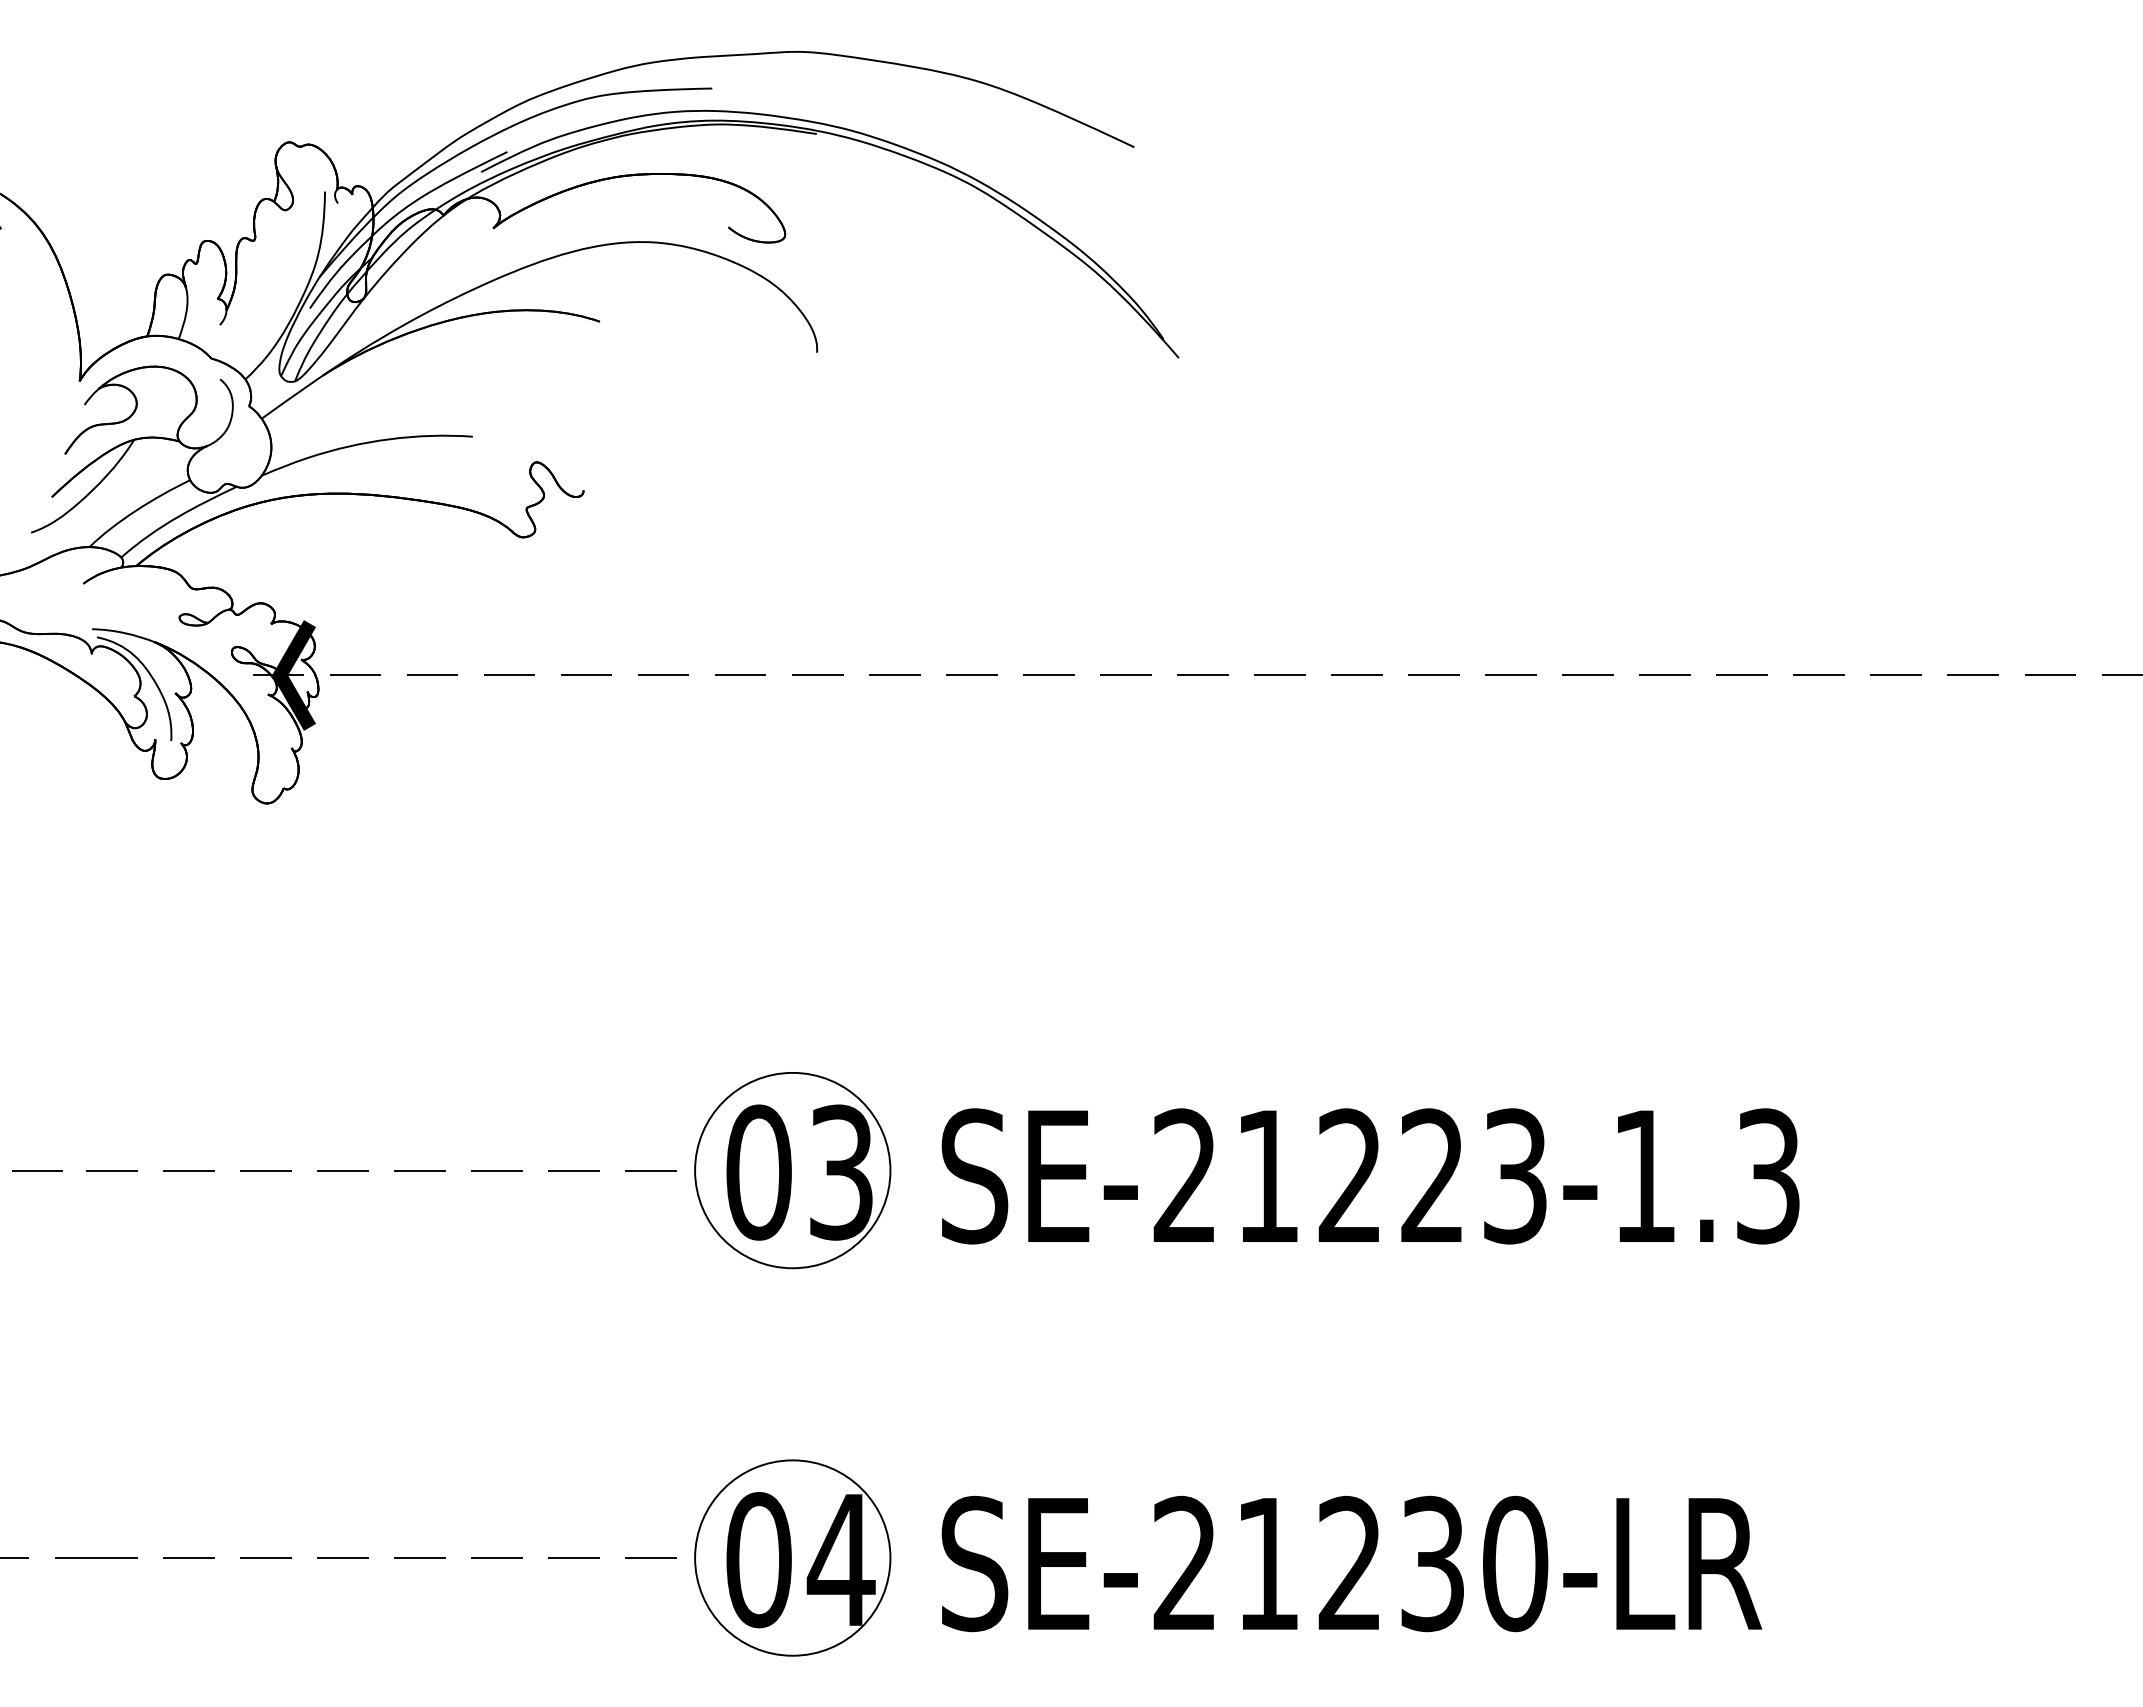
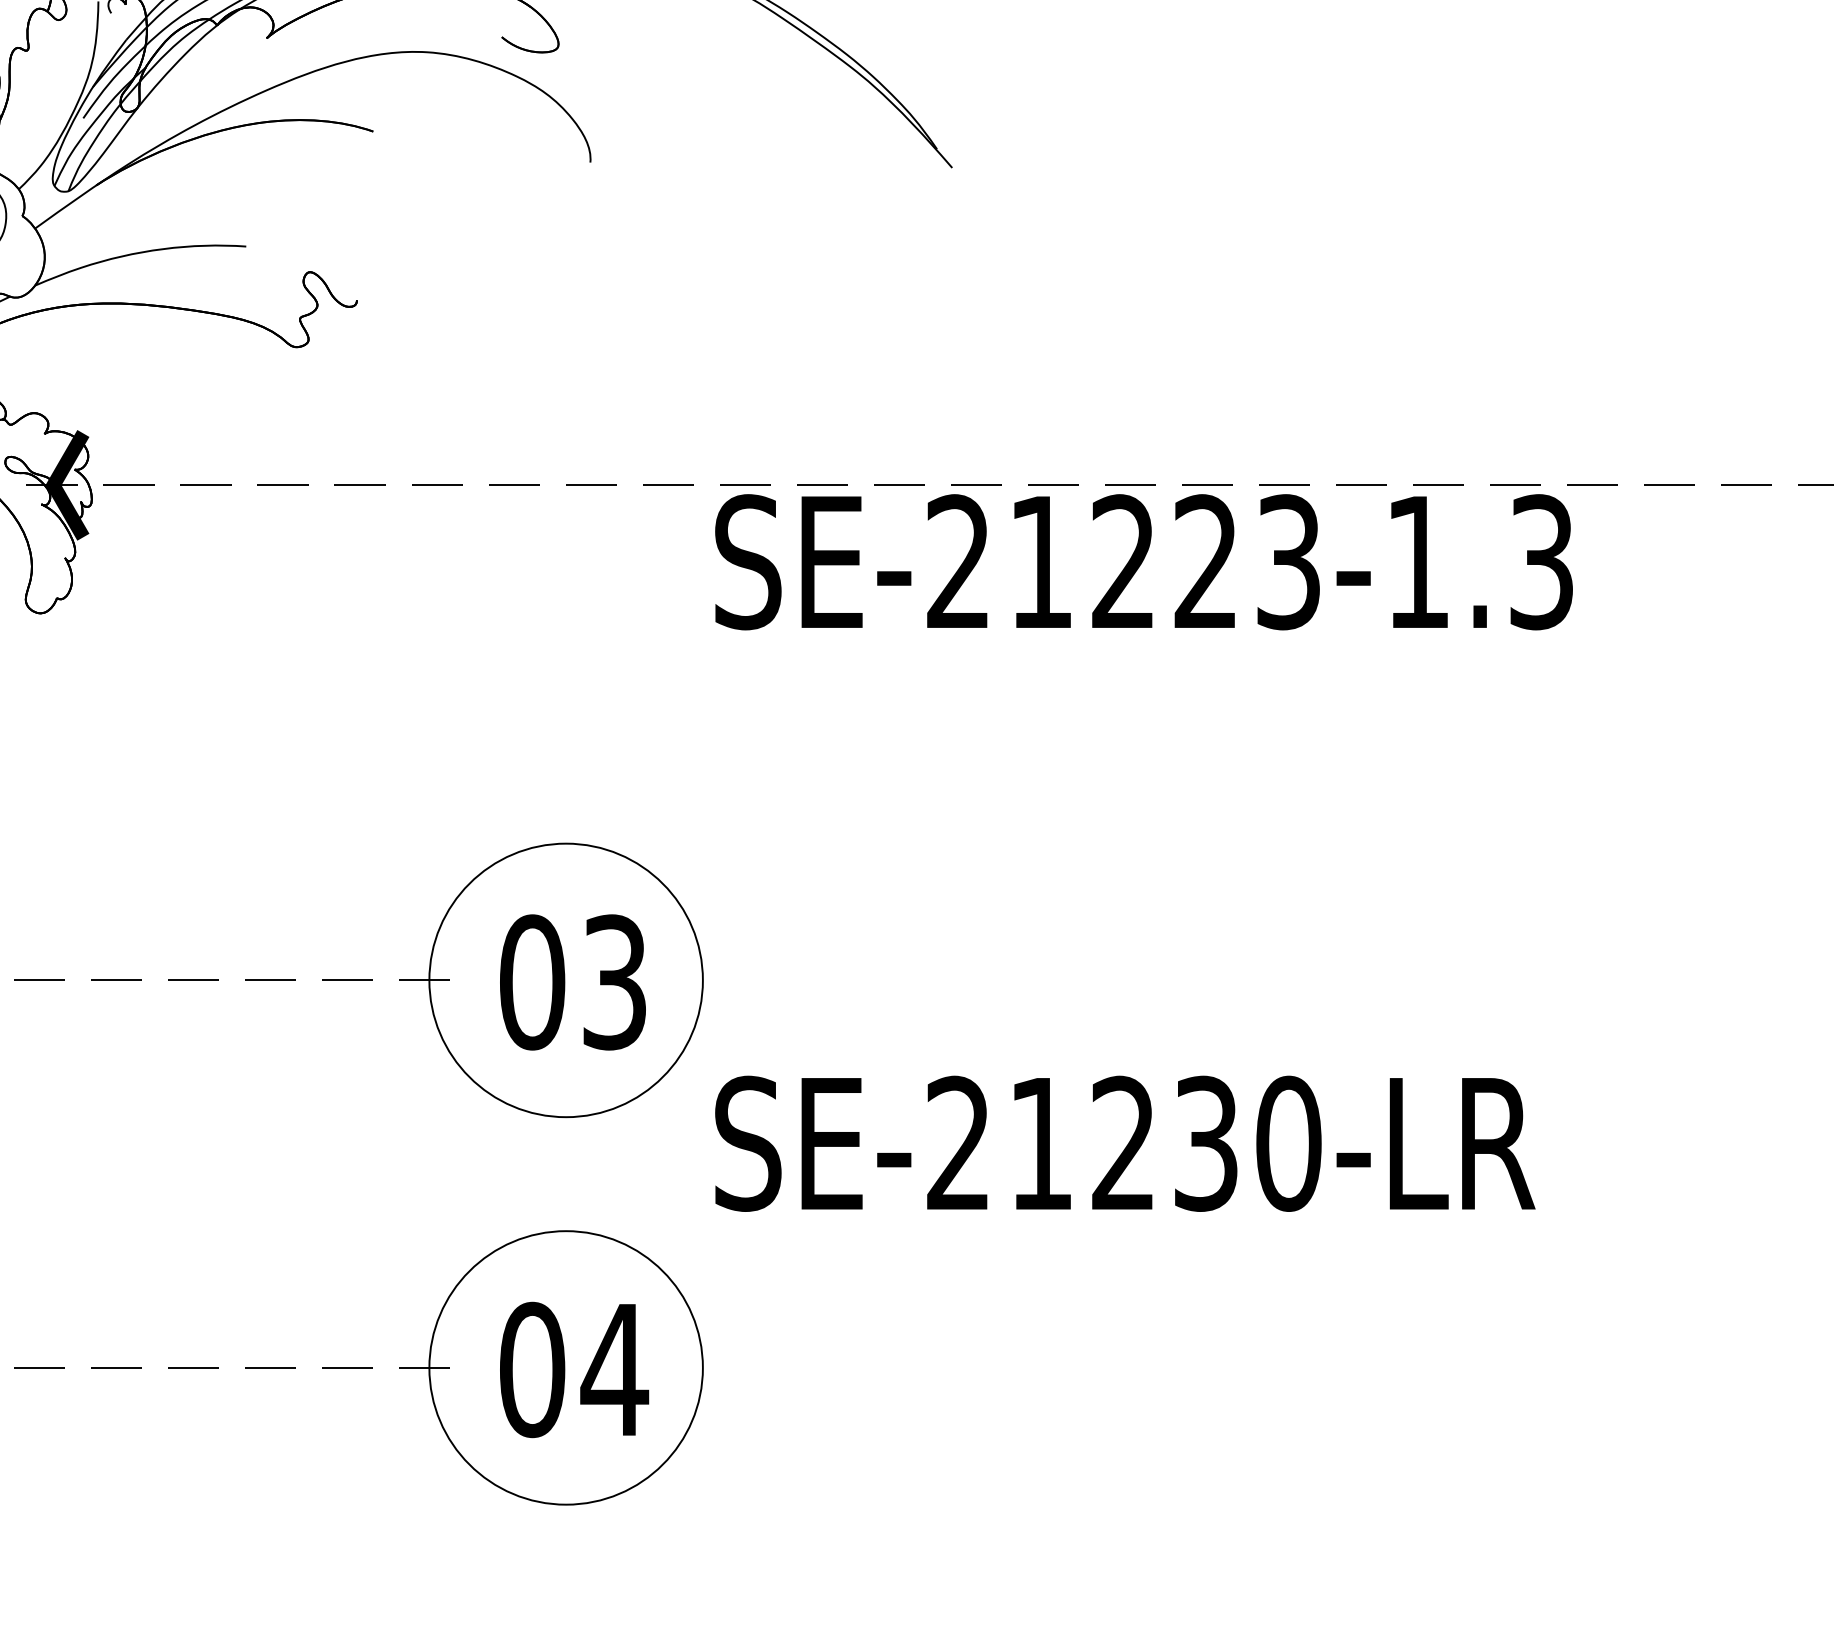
circle: (792, 1170) -> (565, 980), size x1.4
text: (1370, 1176) -> (1143, 562), moved
circle: (792, 1557) -> (565, 1367), size x1.4
text: (1351, 1563) -> (1124, 1143), moved

